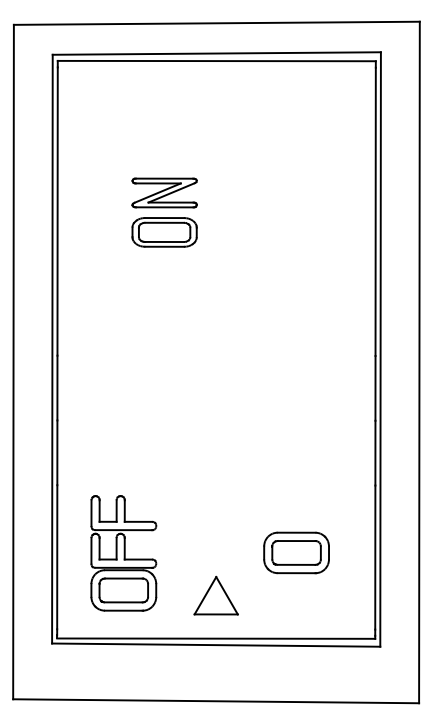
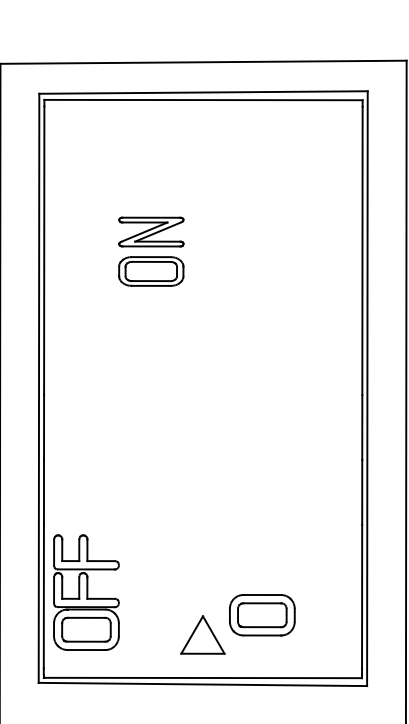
part: (296, 552) -> (262, 614), moved
part: (123, 553) -> (86, 592), moved

